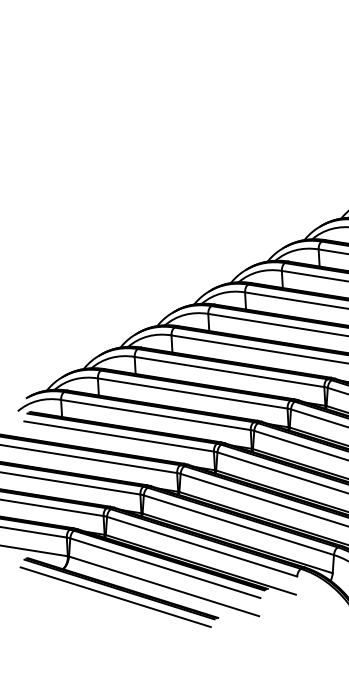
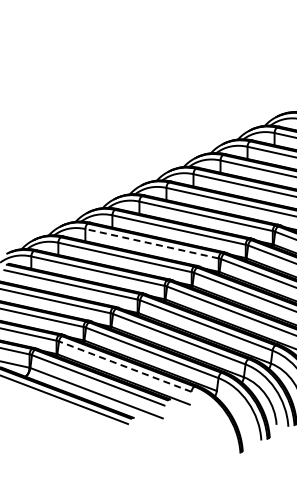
line: (228, 371) -> (151, 243), solid -> dashed
line: (202, 546) -> (125, 366), solid -> dashed

